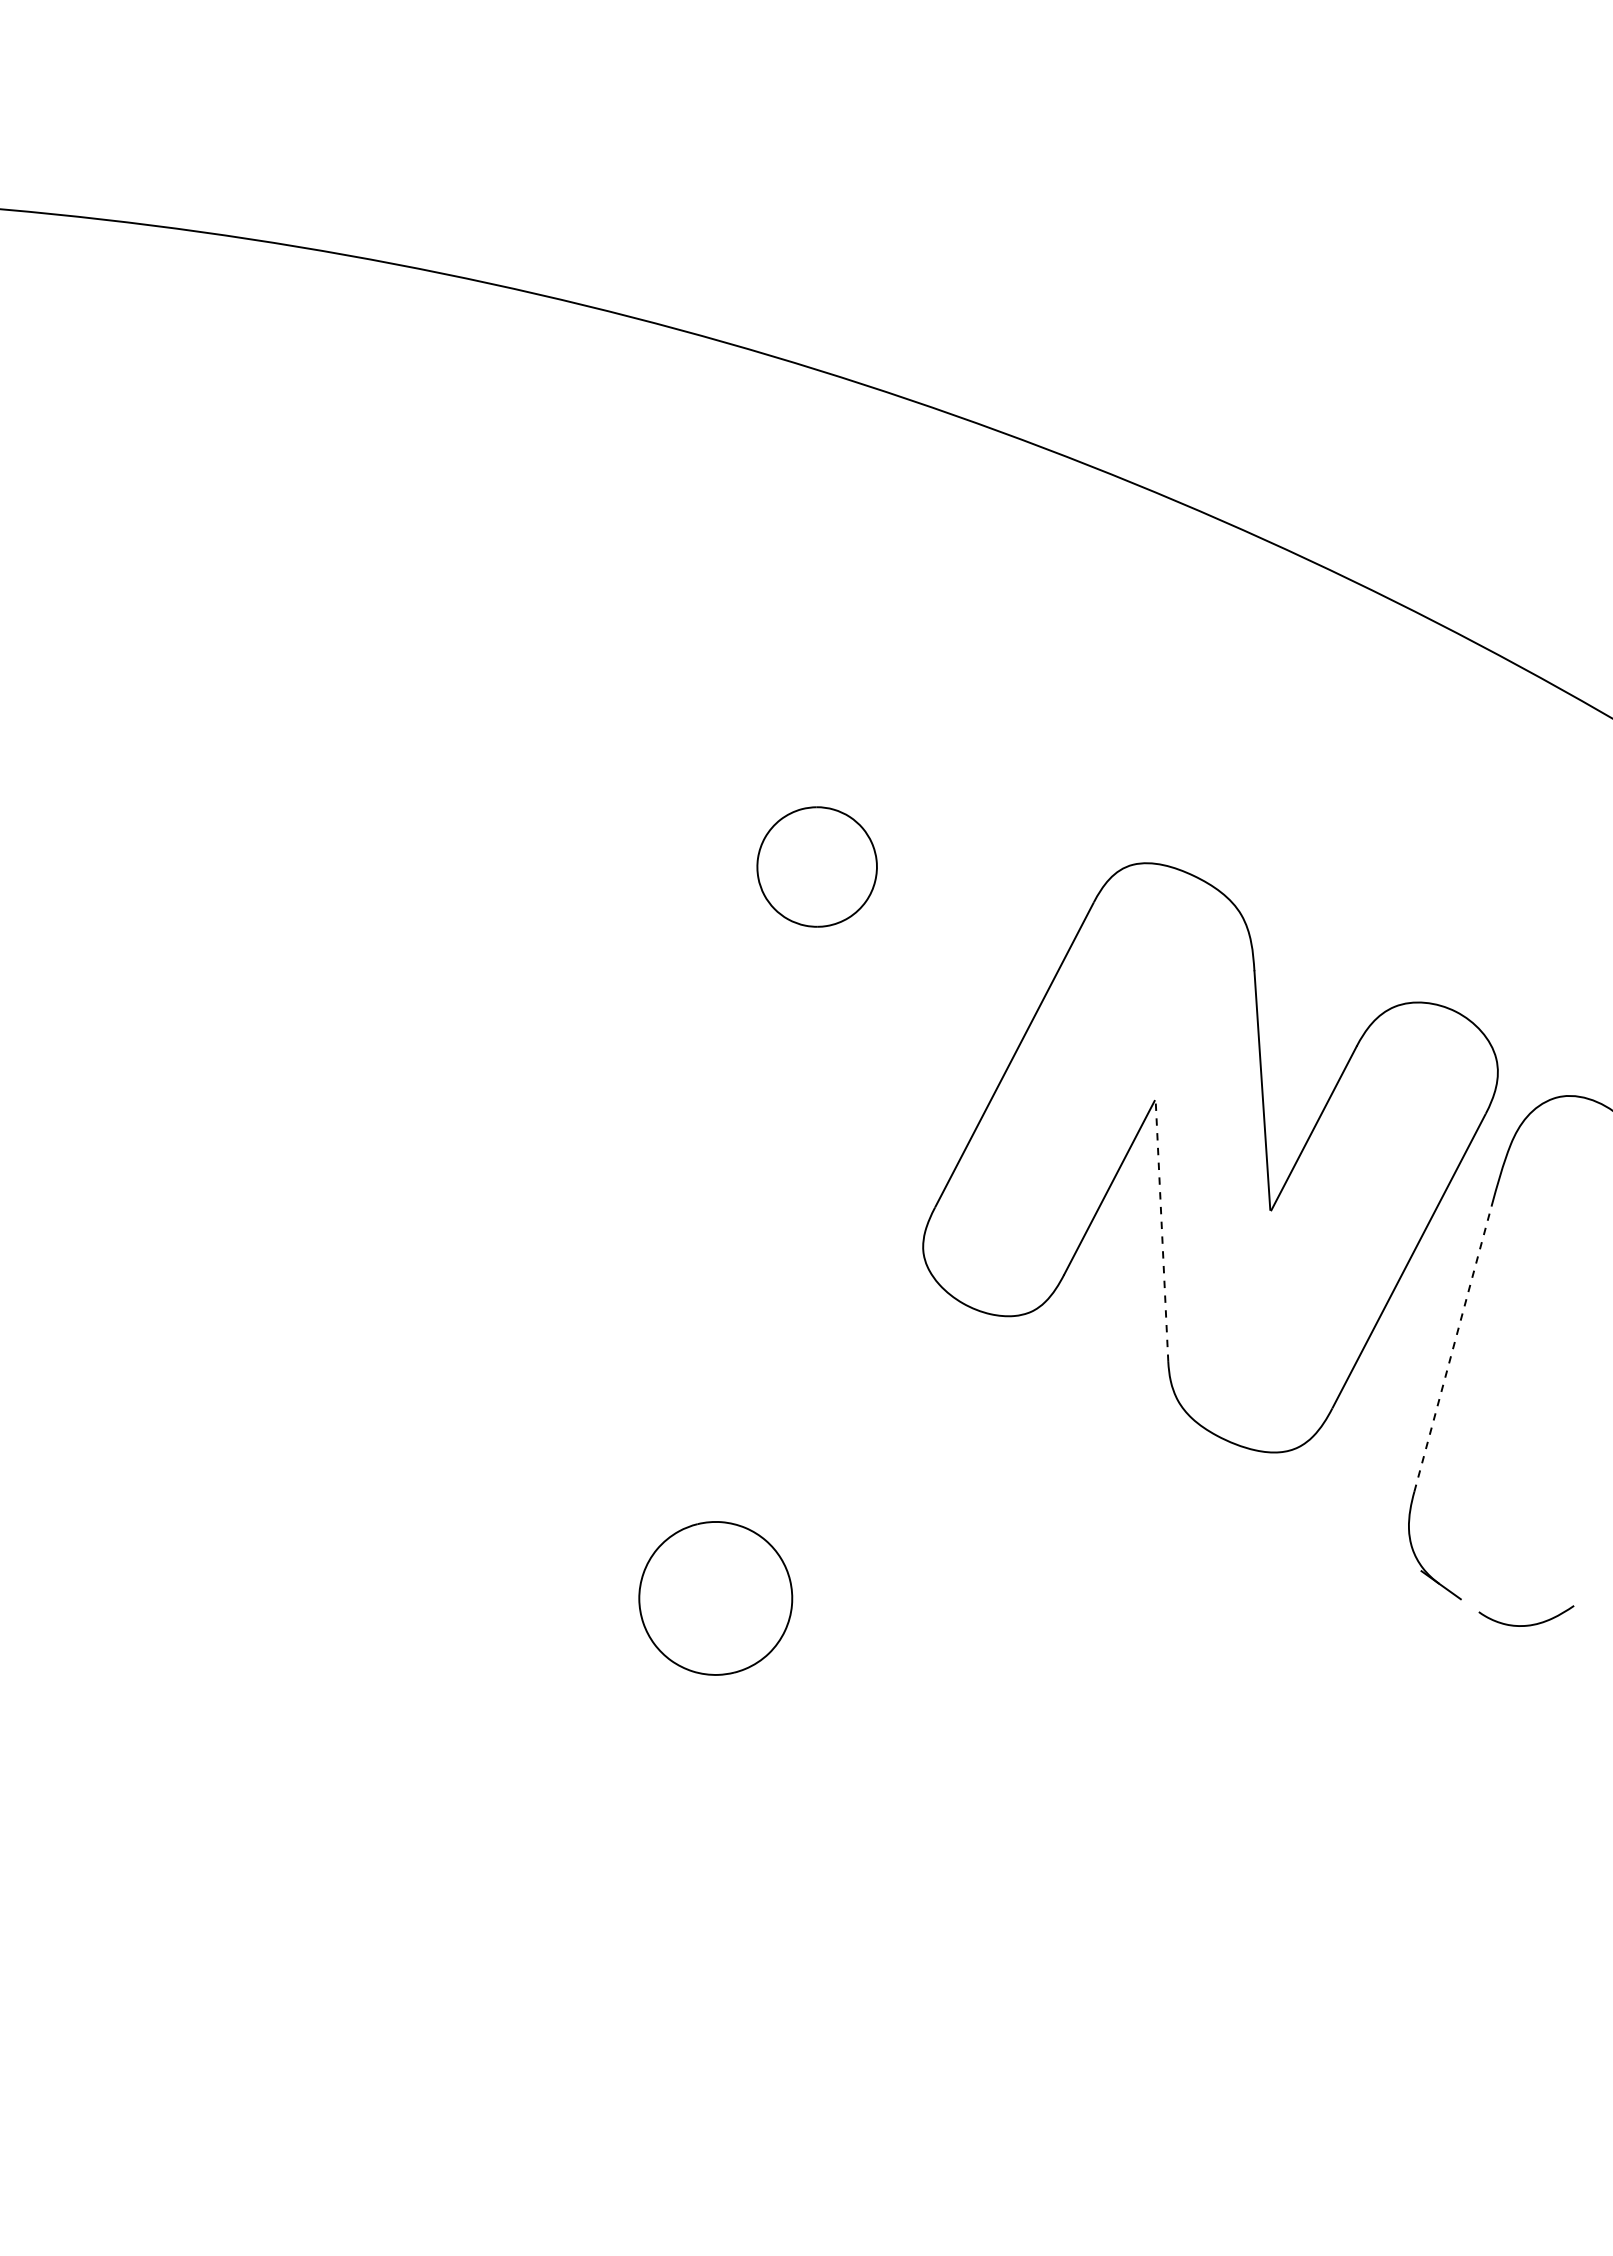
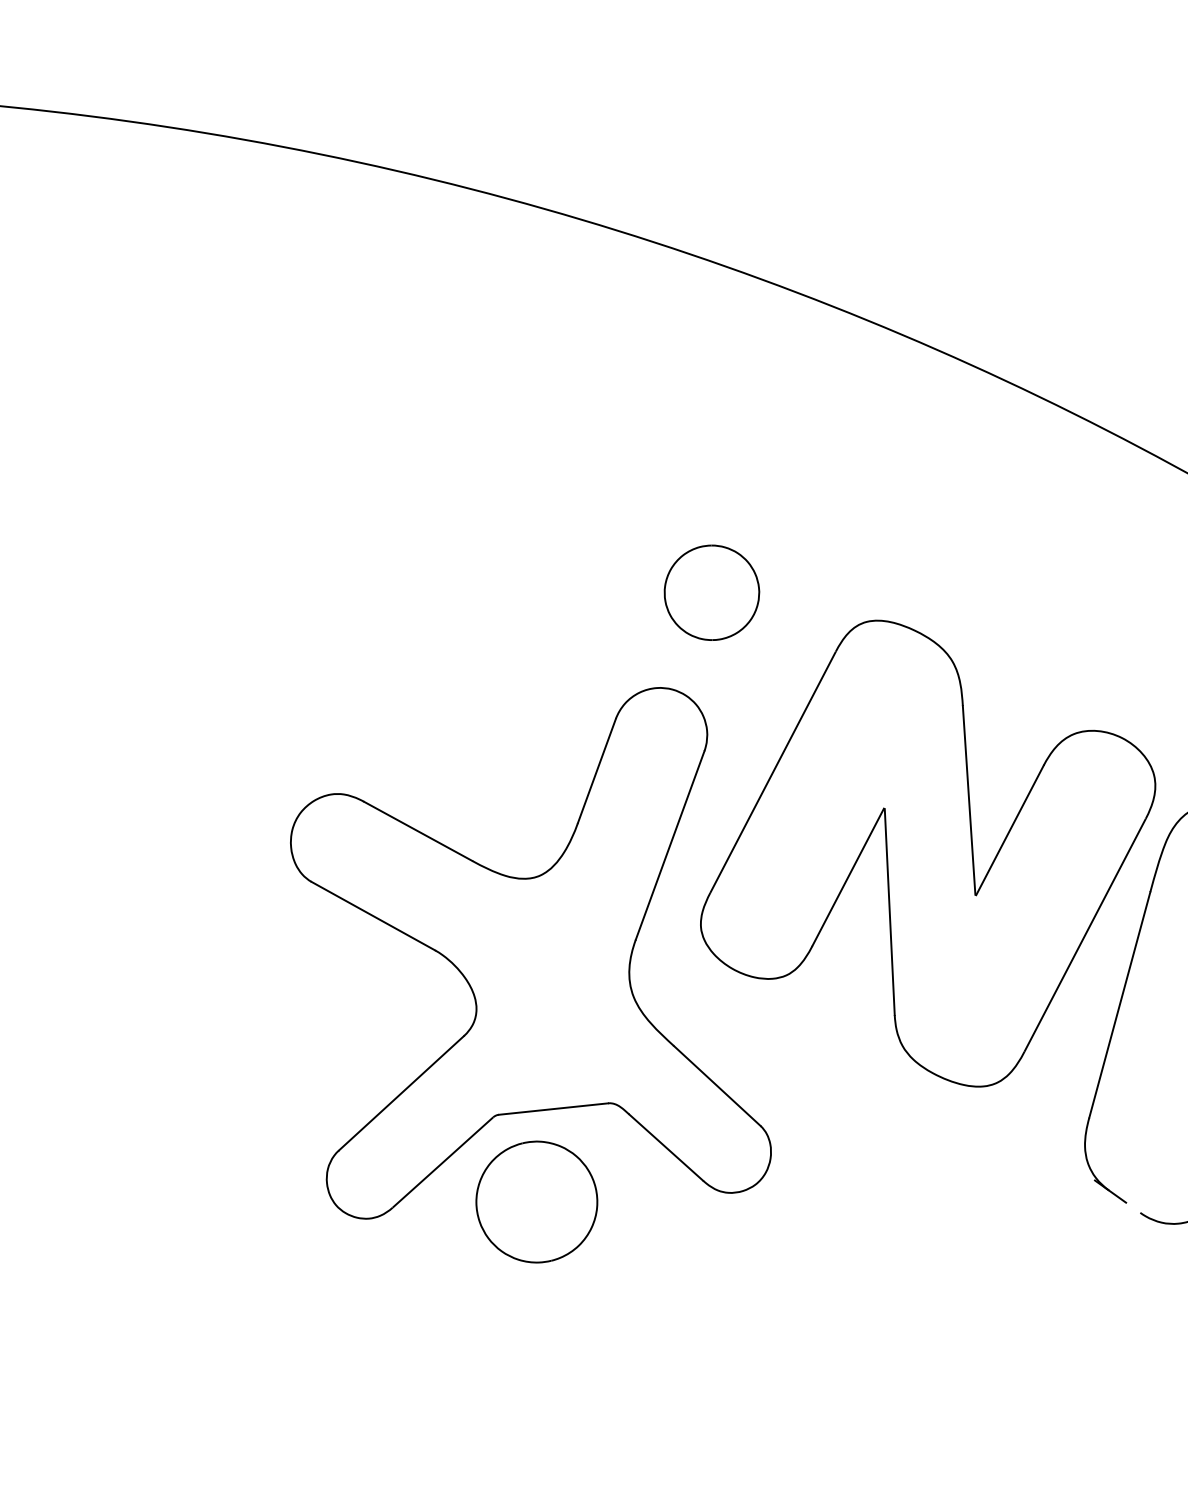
part: (816, 866) -> (711, 592), moved
line: (1162, 1231) -> (890, 911), dashed -> solid
part: (707, 1283) -> (530, 953), added
line: (1452, 1349) -> (1119, 1005), dashed -> solid

